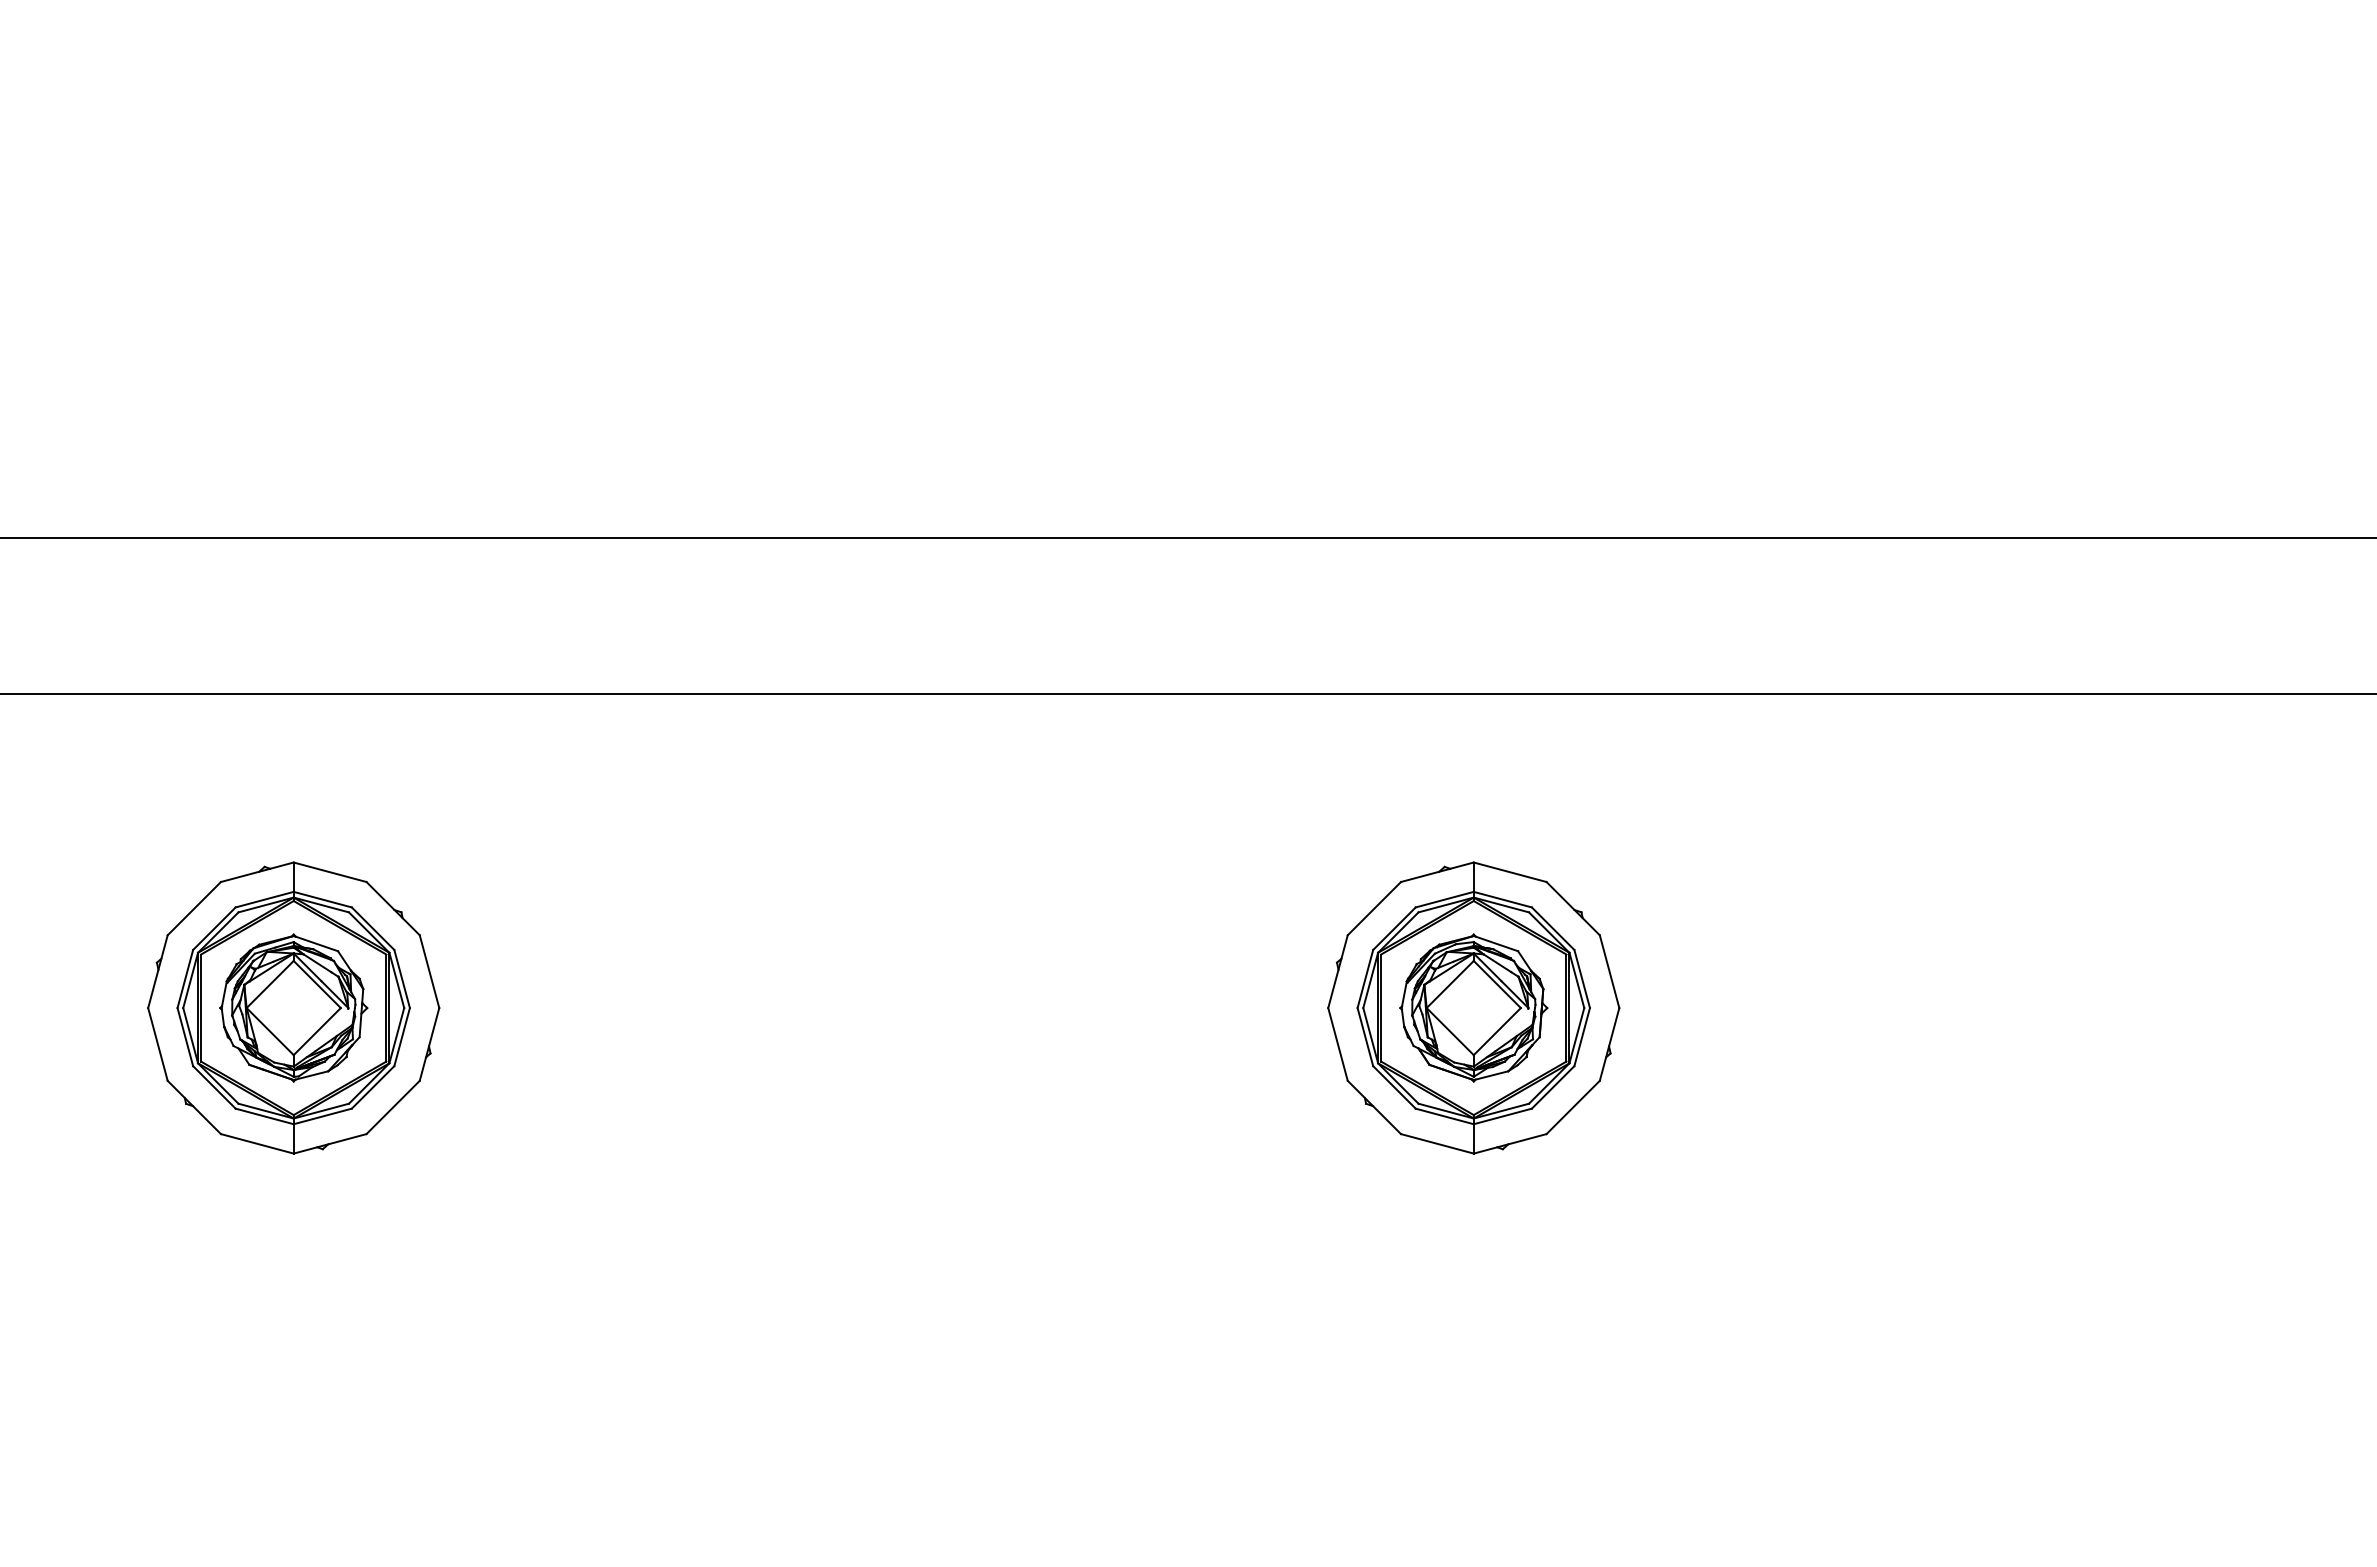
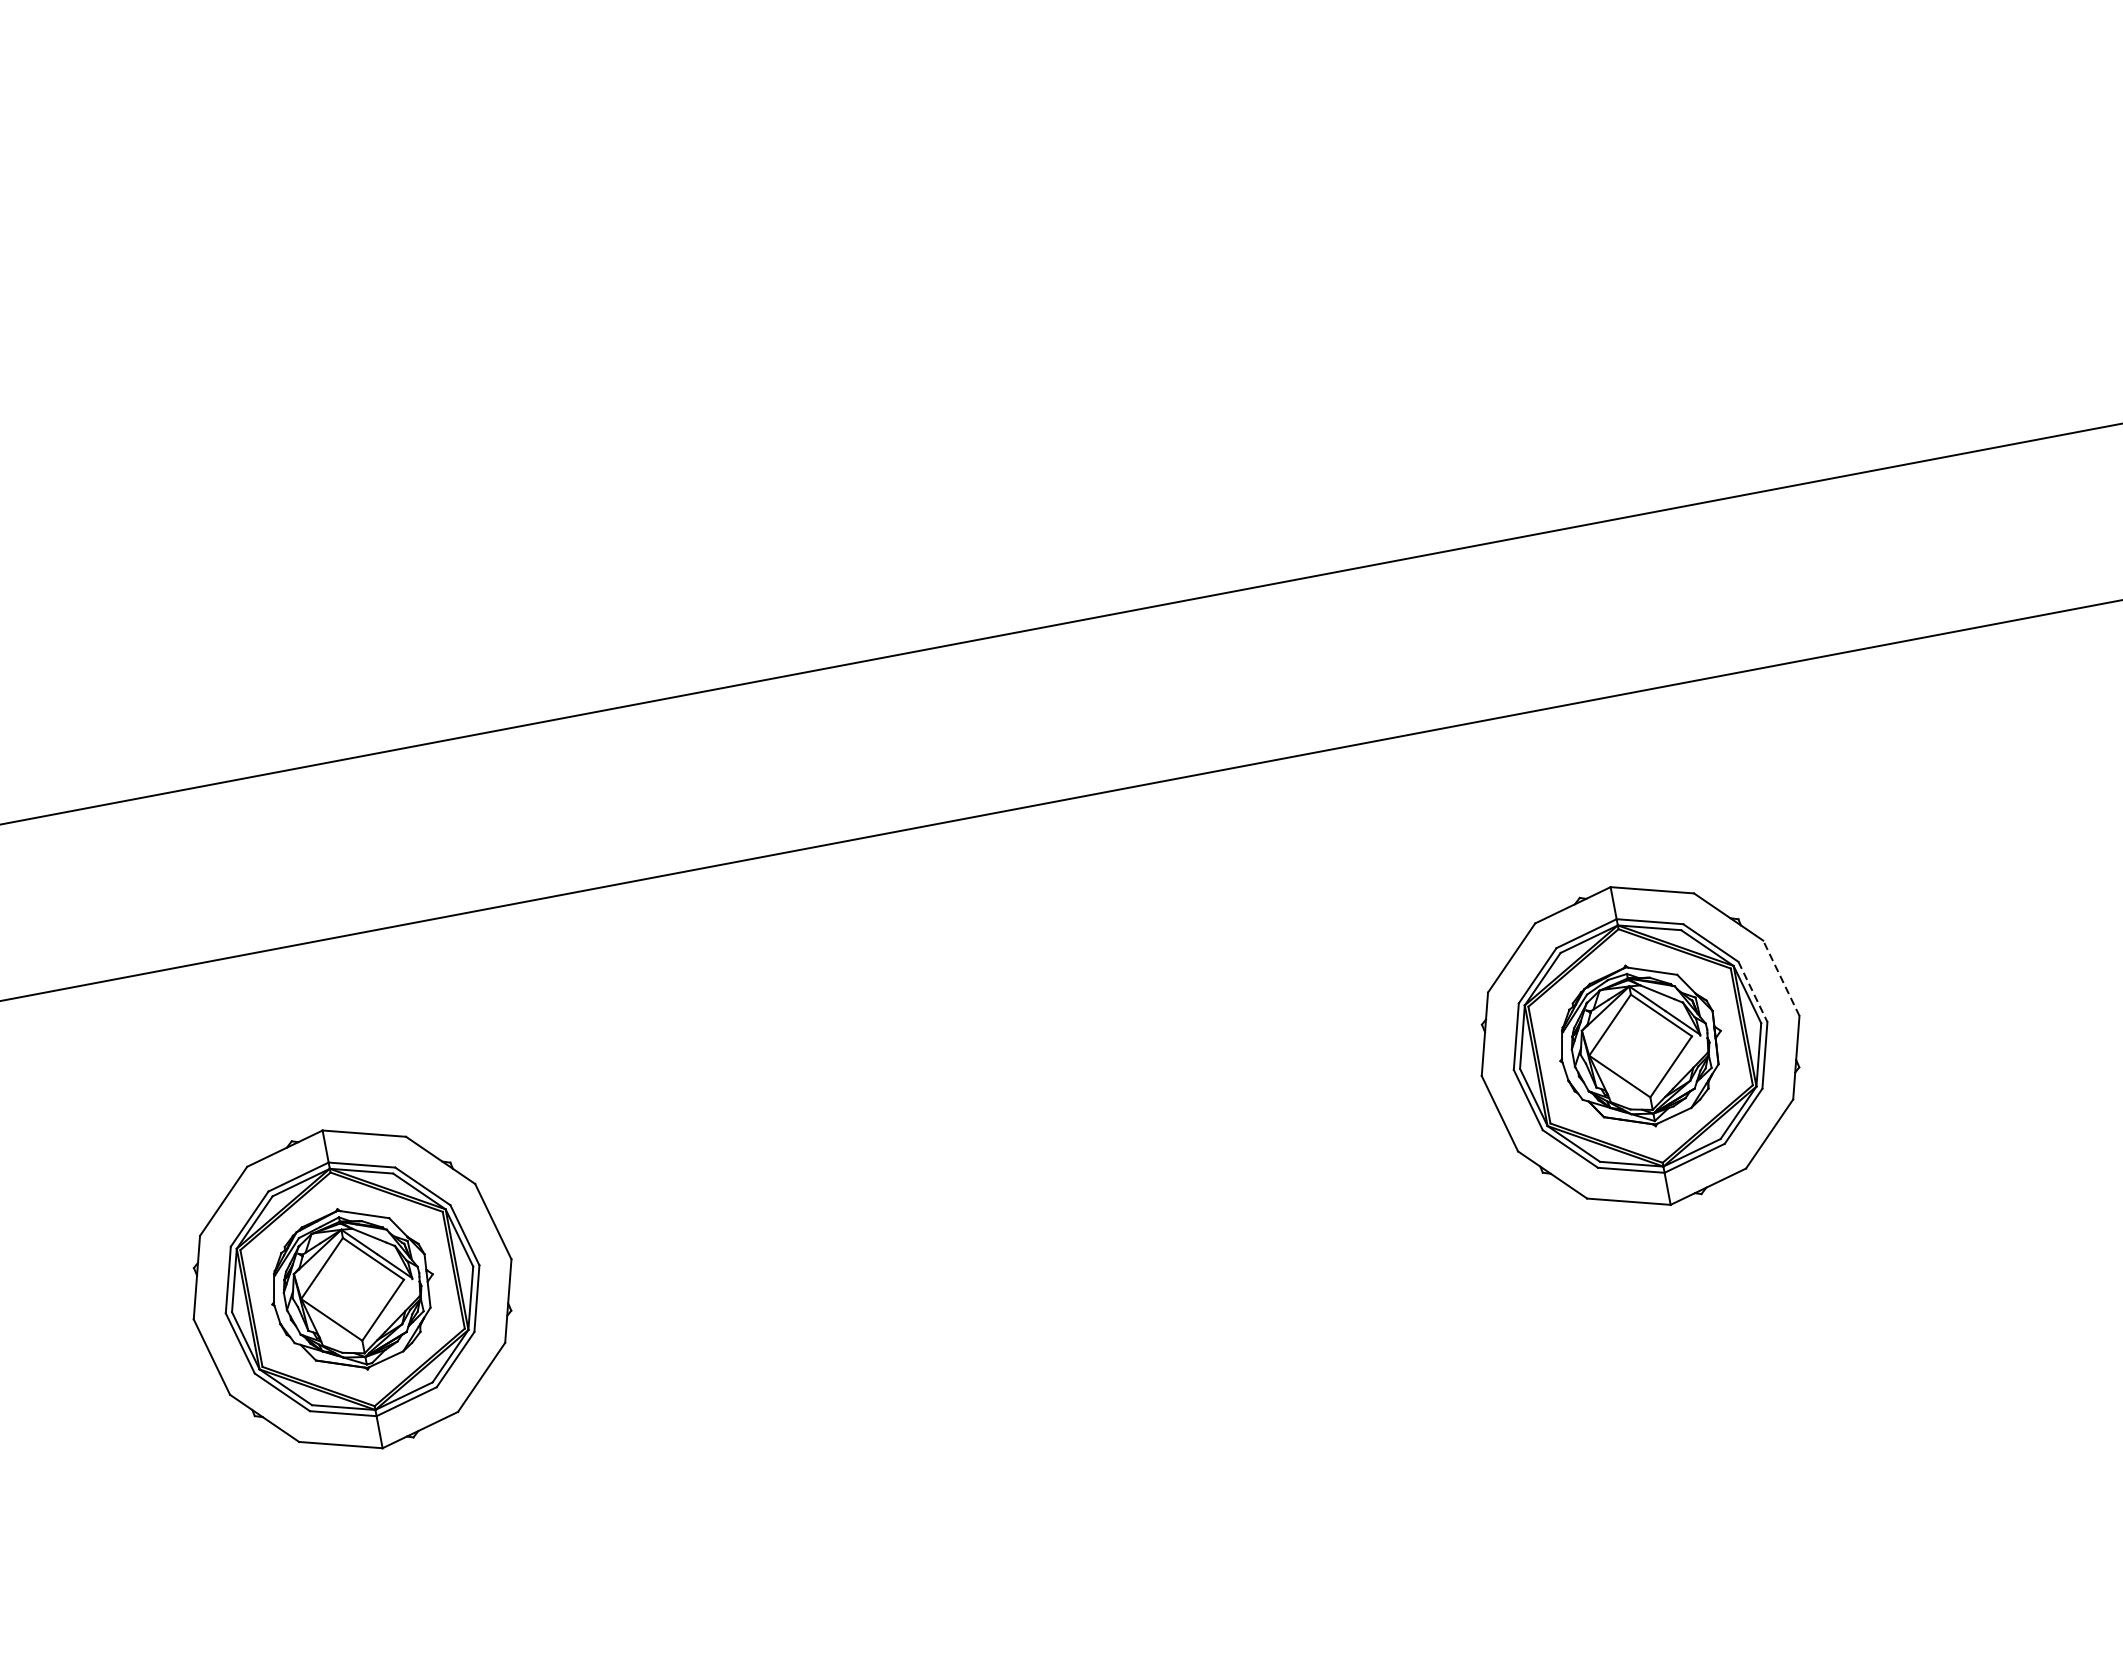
line: (1609, 971) -> (1781, 978), solid -> dashed
line: (1582, 979) -> (1753, 992), solid -> dashed

